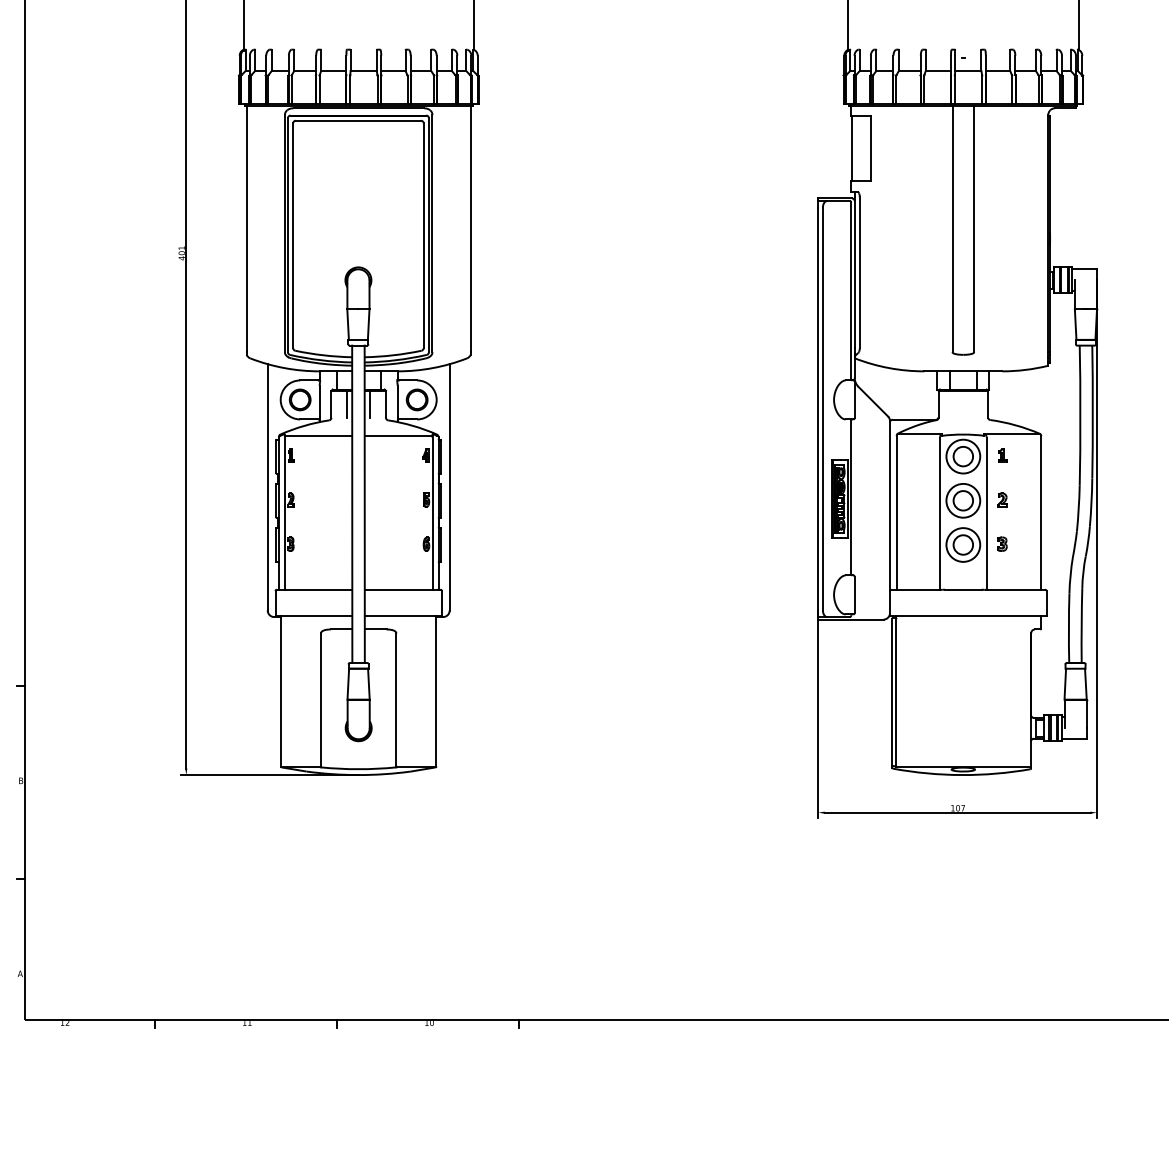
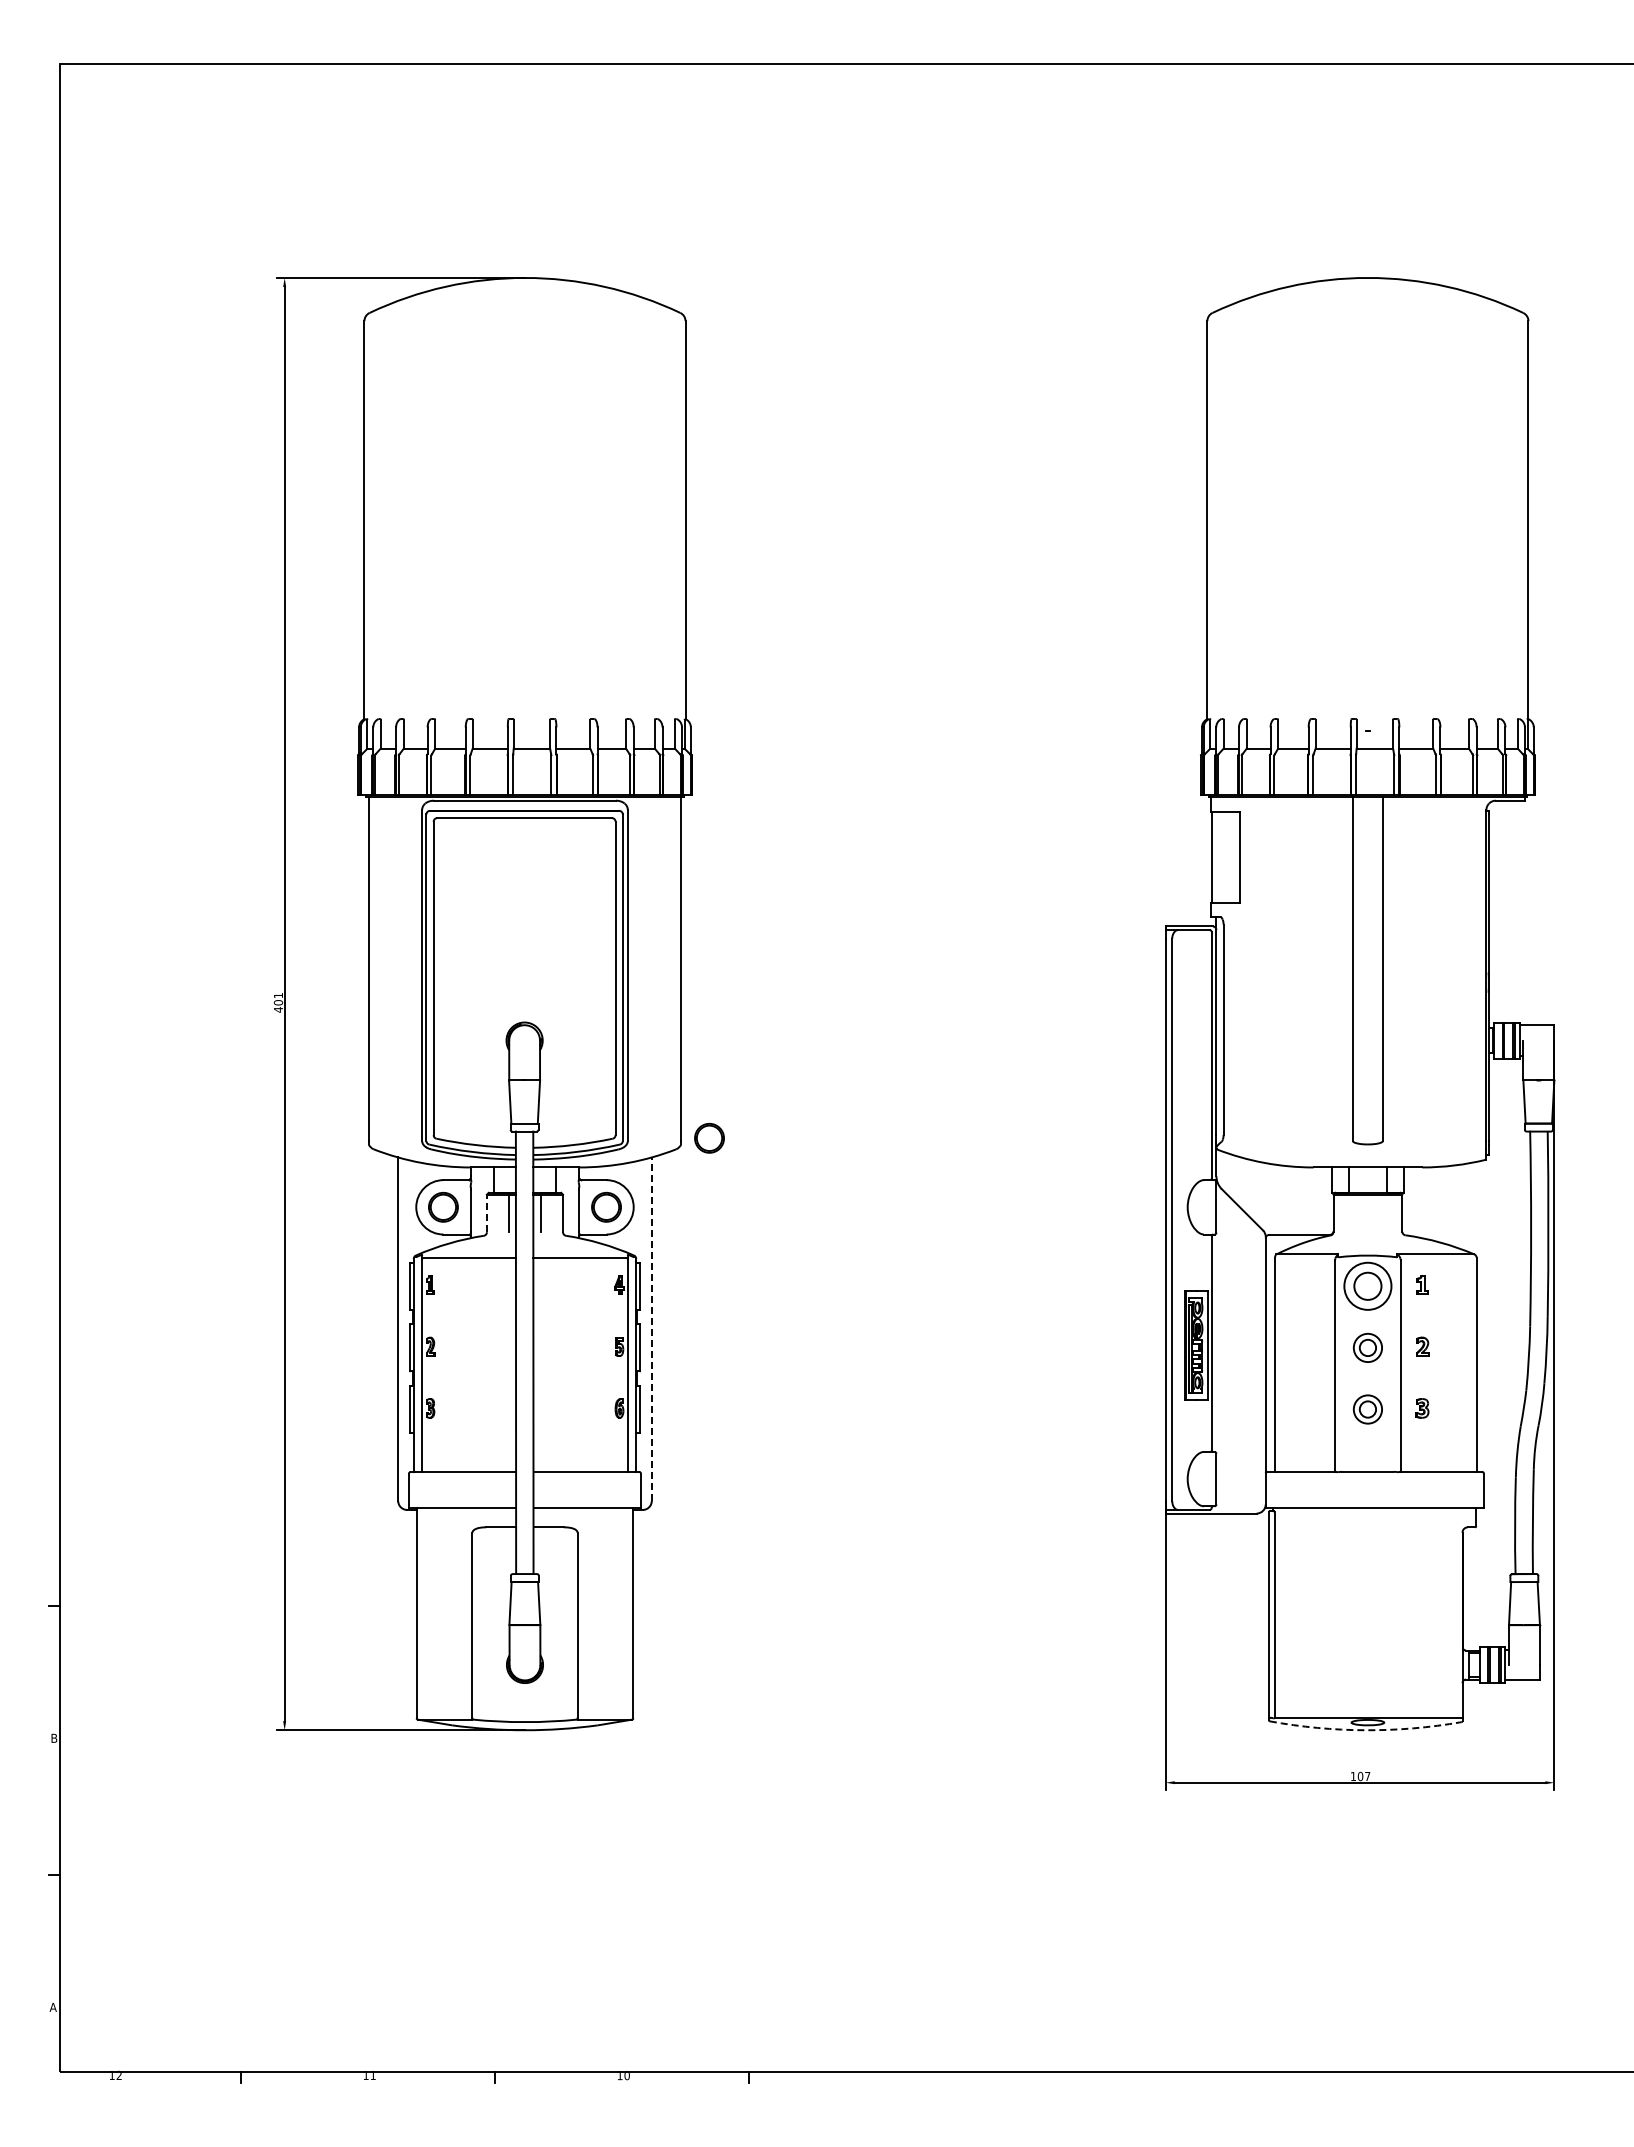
part: (491, 350) -> (709, 1138), added
line: (331, 404) -> (486, 1213), solid -> dashed
line: (449, 487) -> (651, 1329), solid -> dashed
part: (963, 500) -> (1367, 1347), size x0.6
part: (963, 544) -> (1367, 1409), size x0.6
arc: (961, 775) -> (1365, 1730), solid -> dashed

